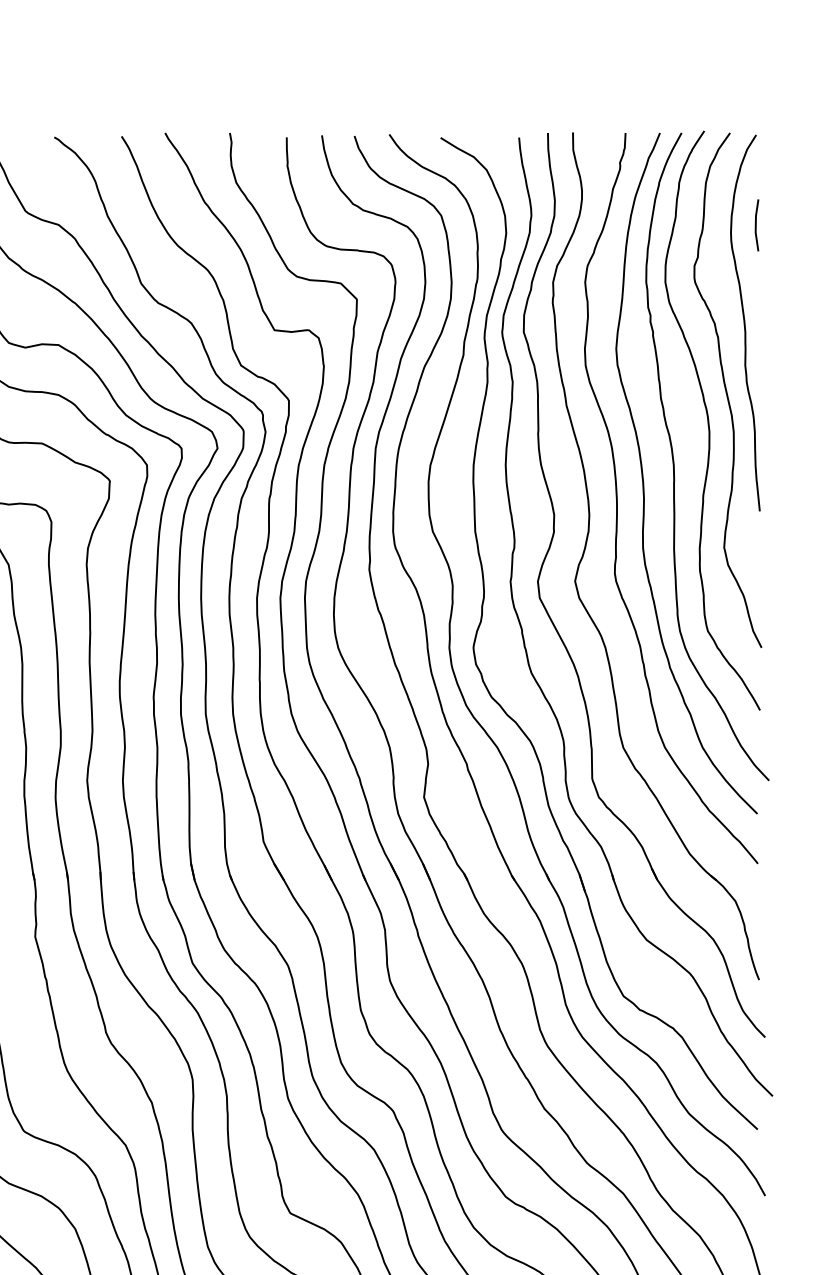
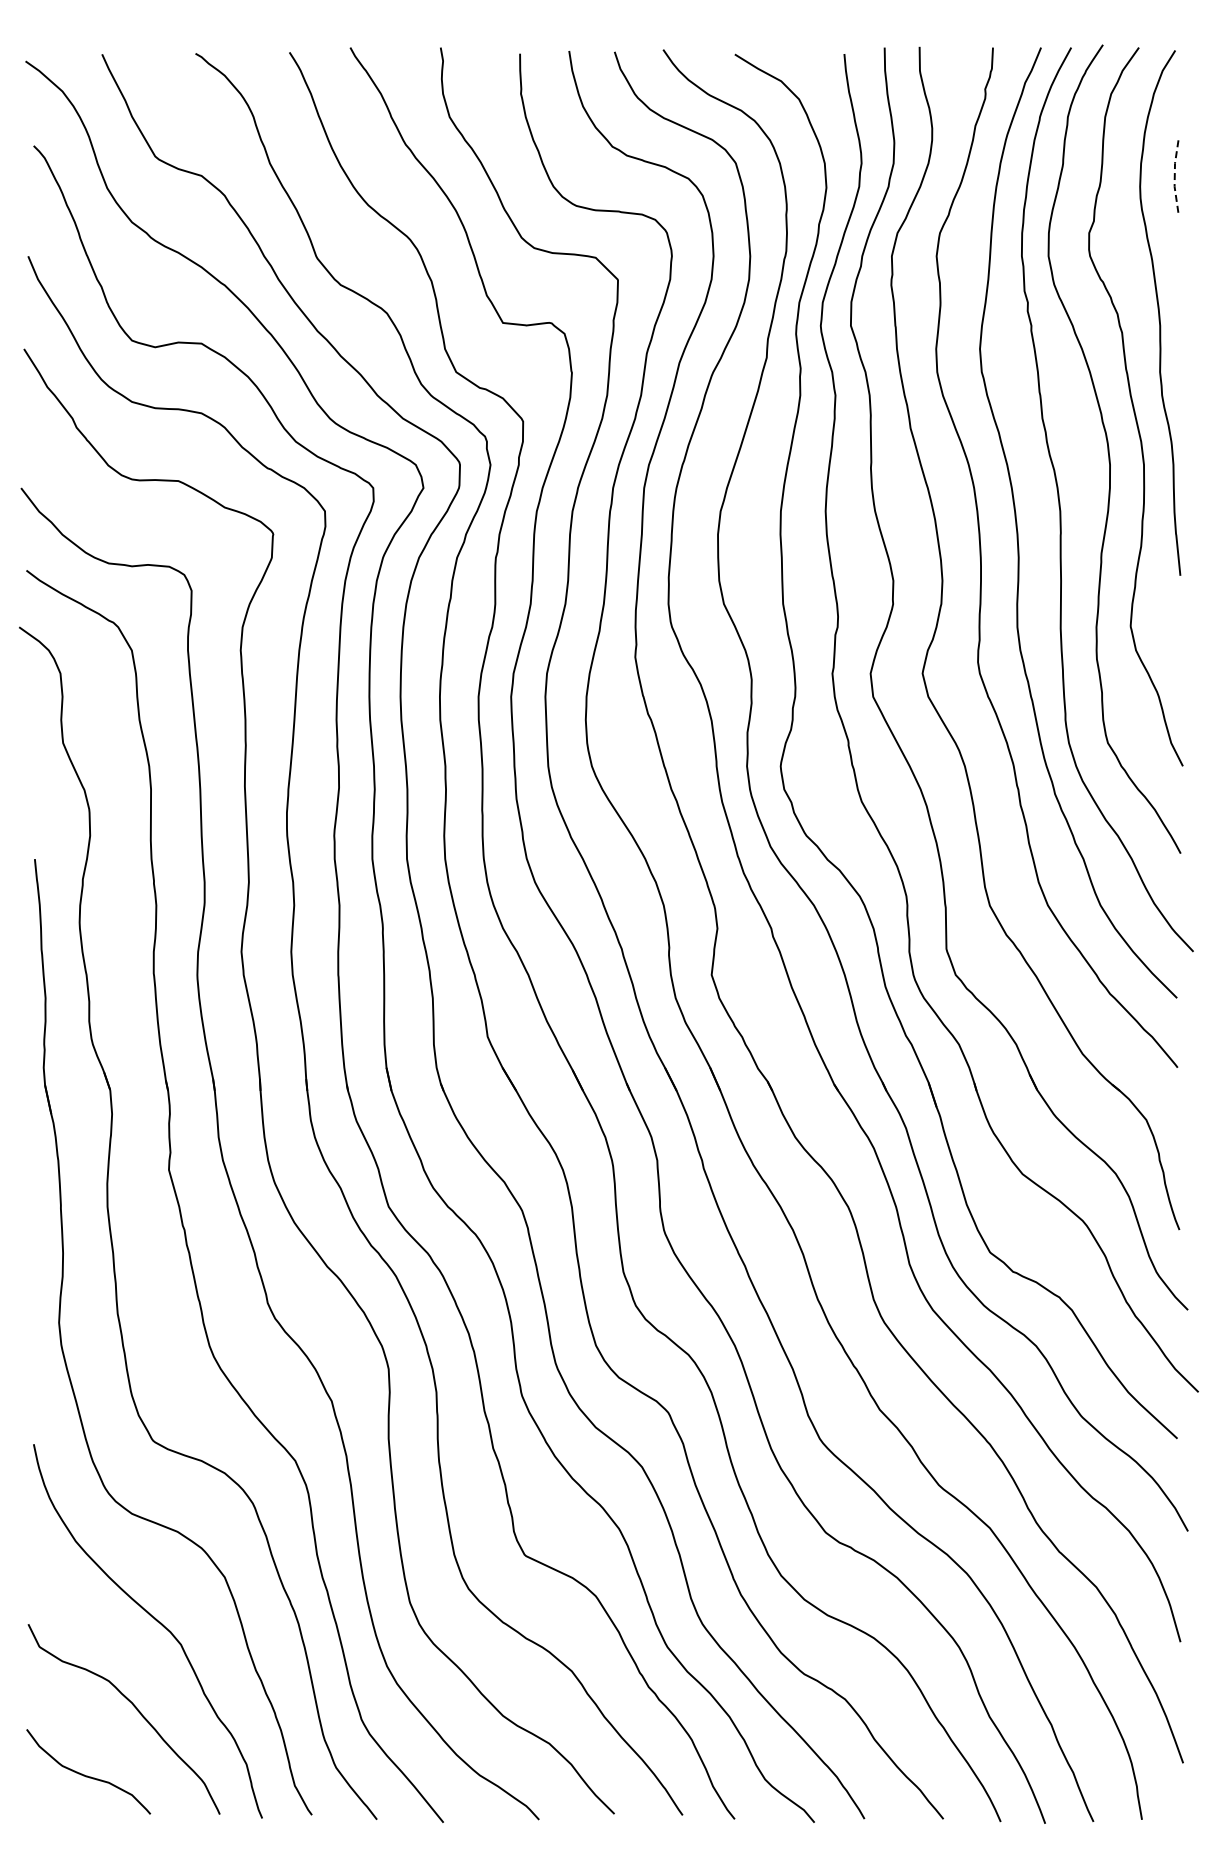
line: (755, 226) -> (1174, 177), solid -> dashed

